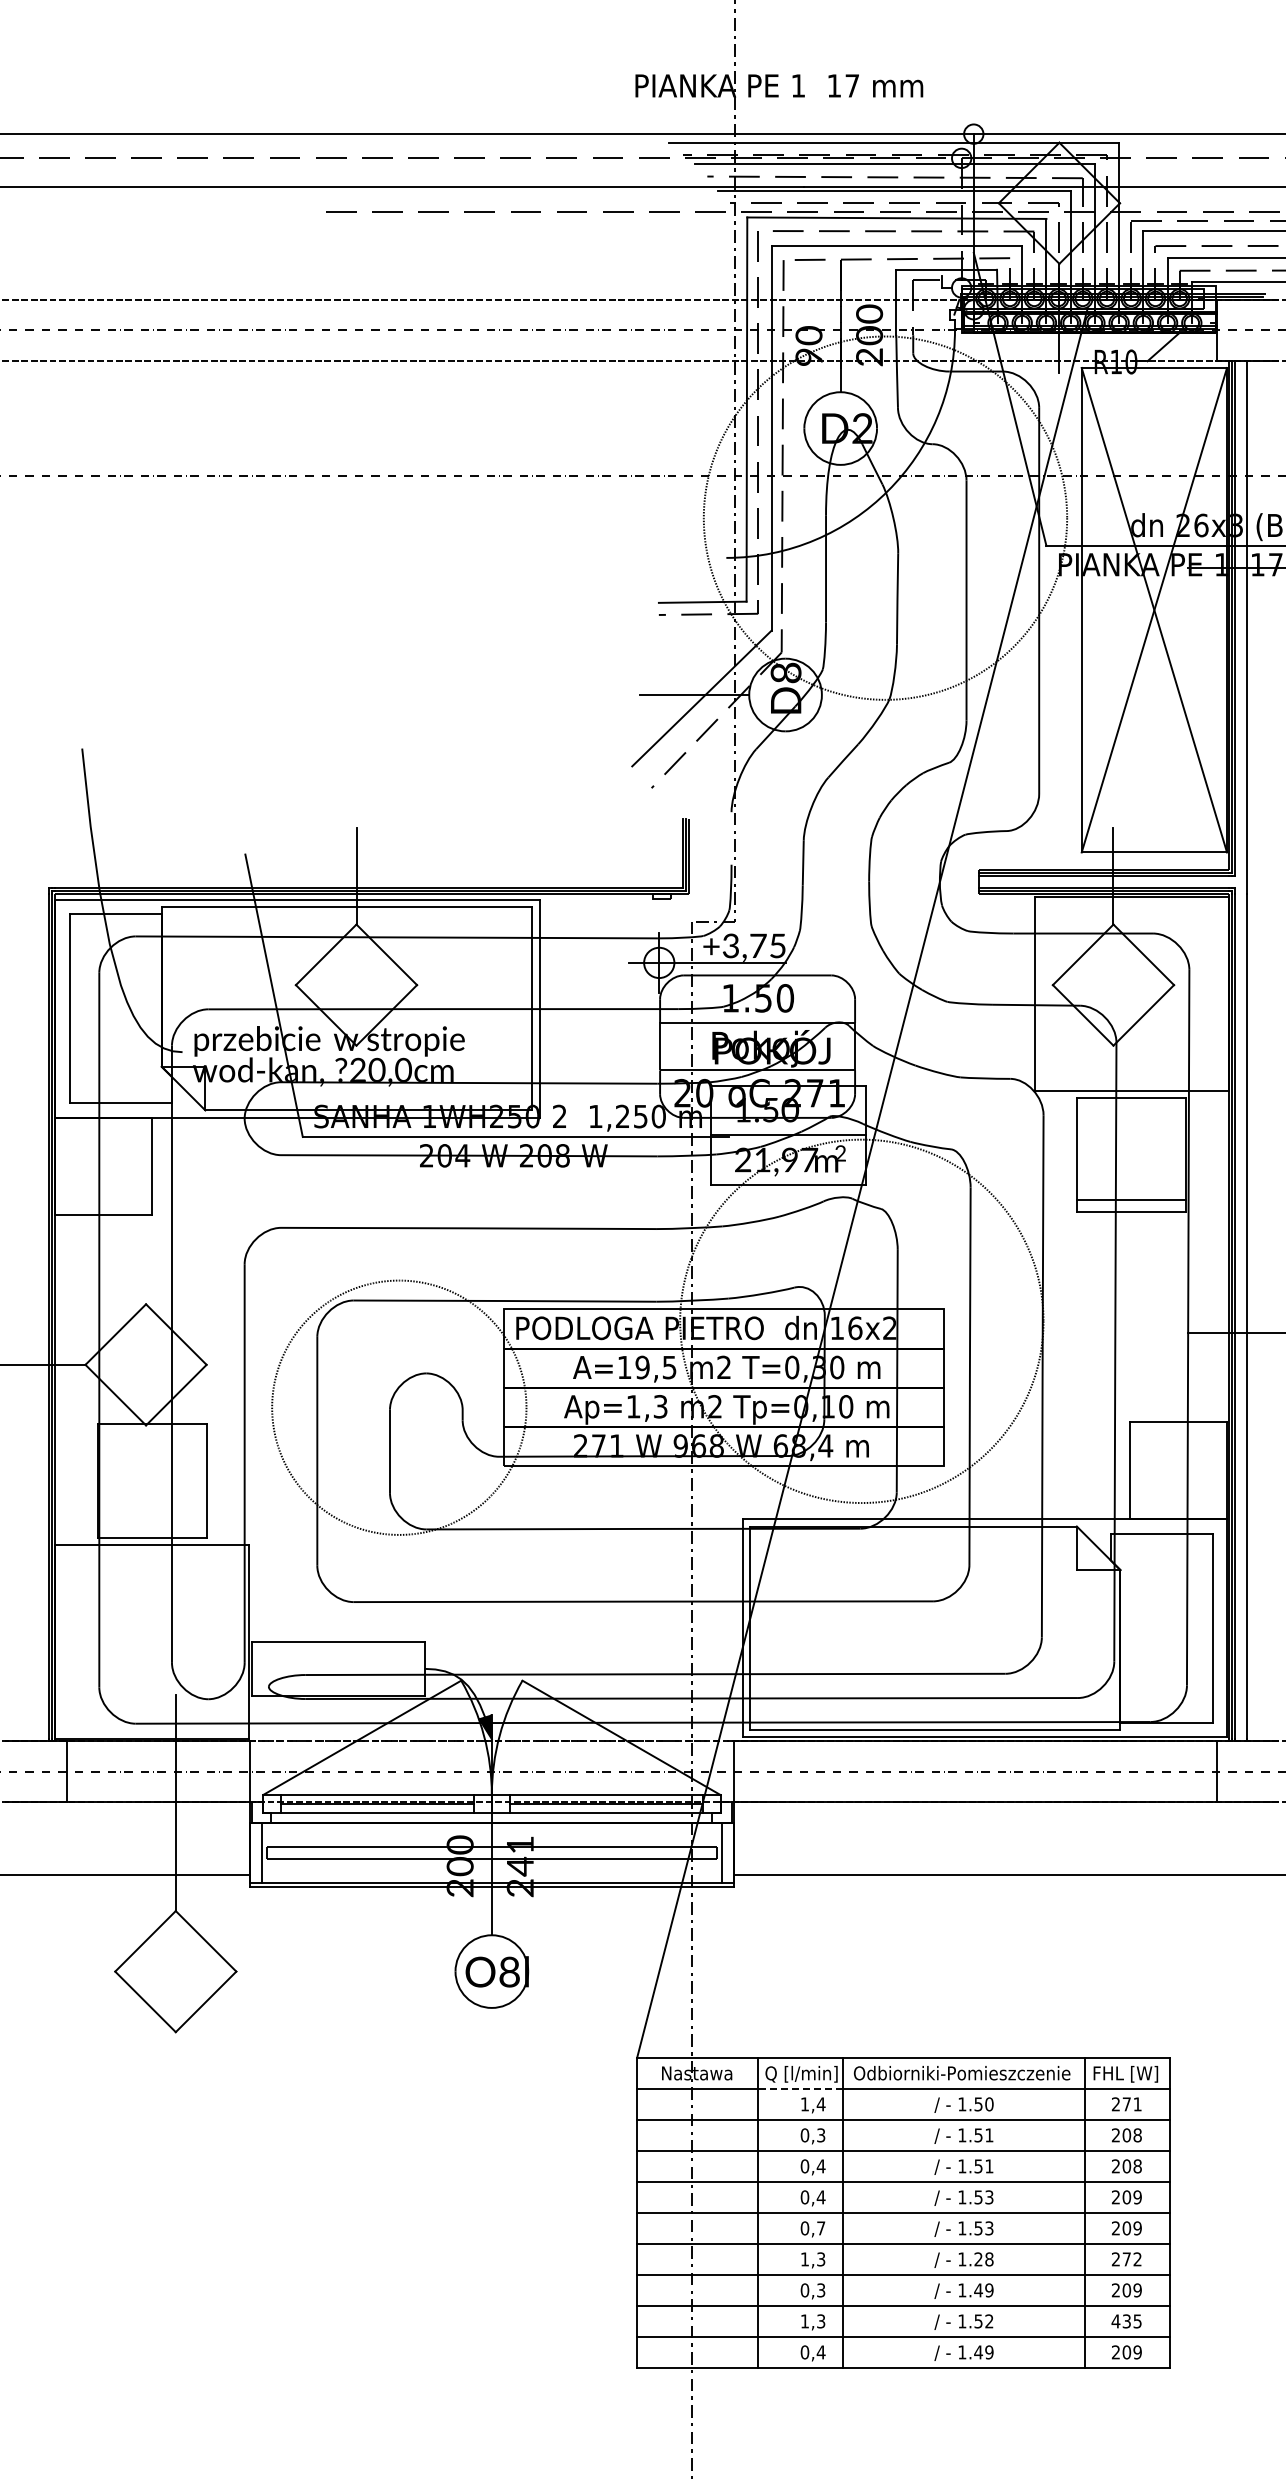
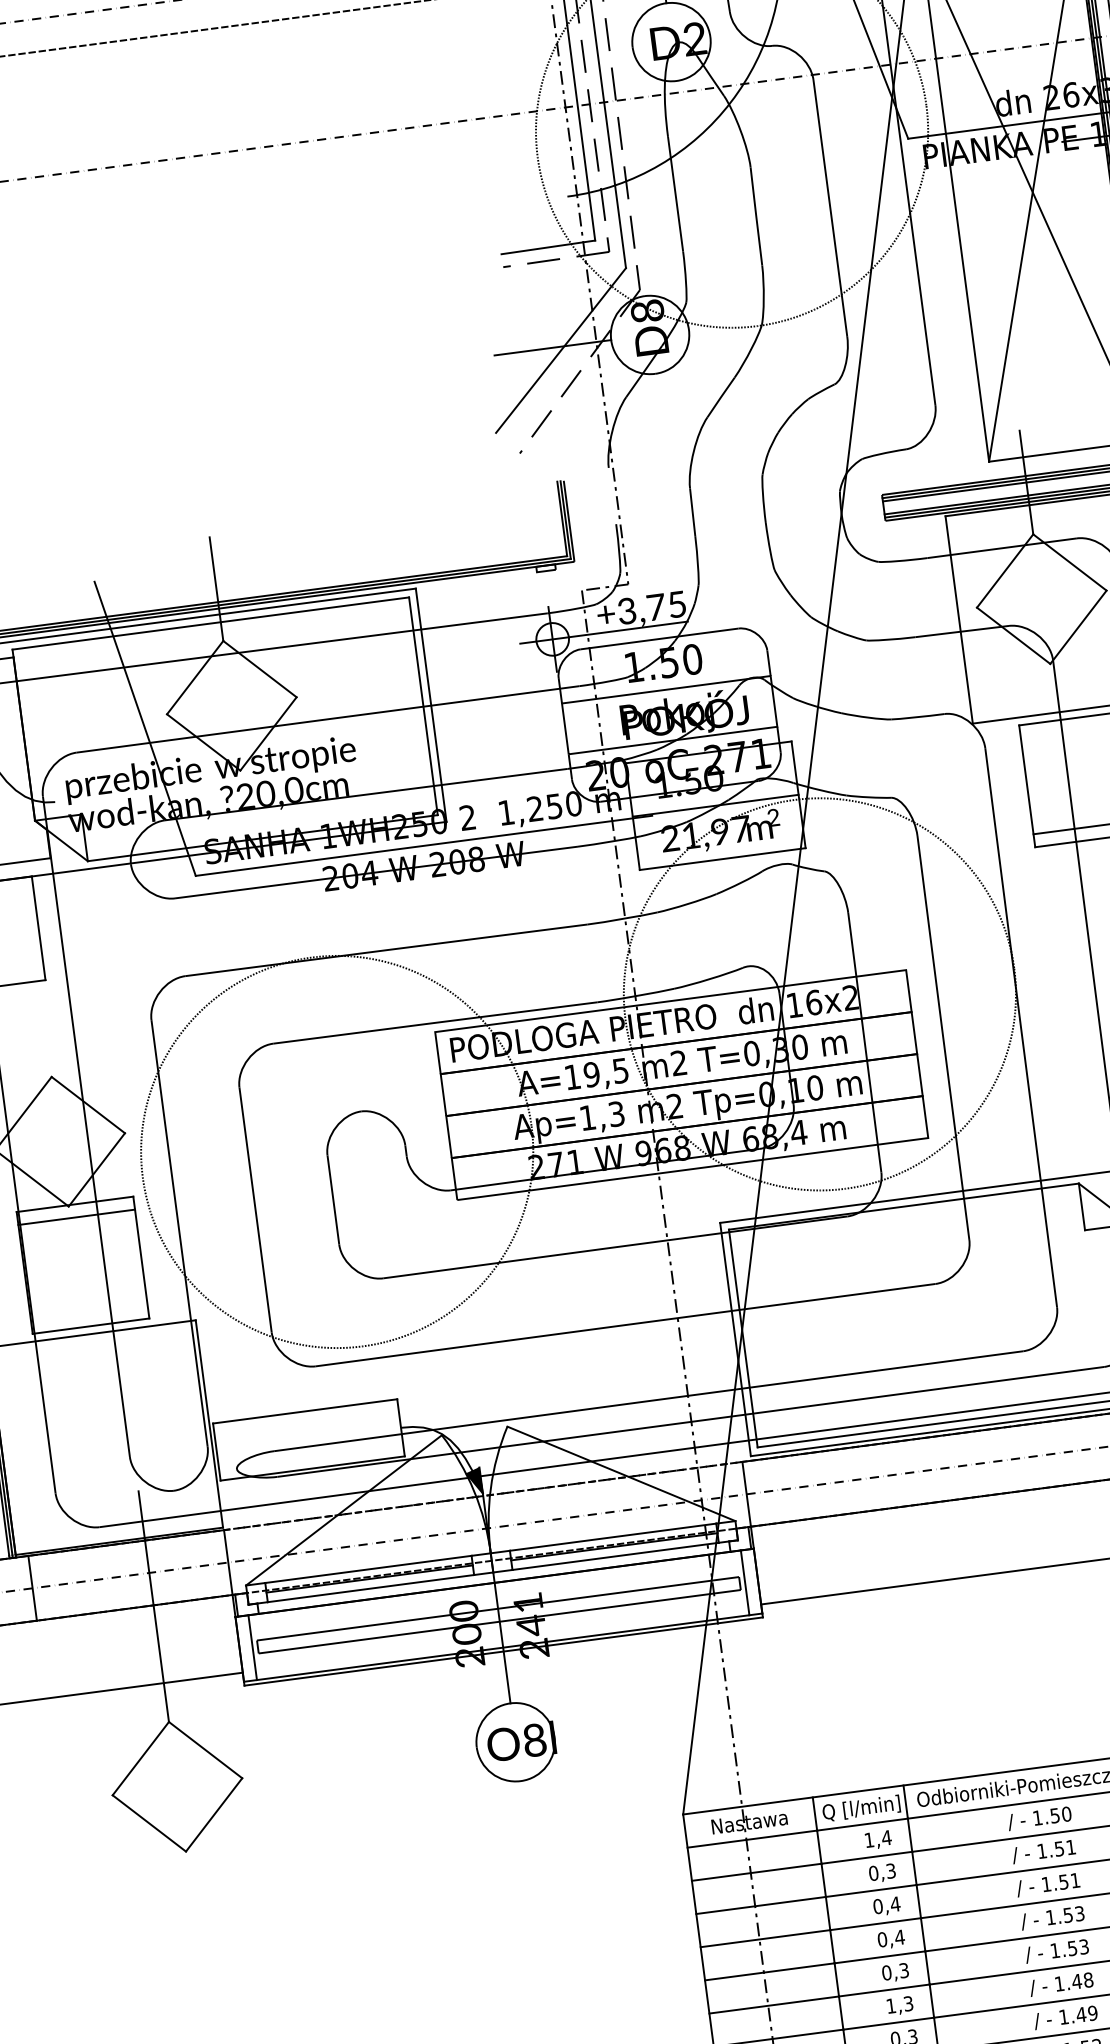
circle: (399, 1407) -> (337, 1151), size x1.43
line: (151, 1436) -> (76, 1217), added
line: (800, 2089) -> (862, 1824), dashed -> solid
text: (821, 2228) -> (904, 1970), 0,7 -> 0,3
text: (978, 2259) -> (1076, 1981), 1.28 -> 1.48

